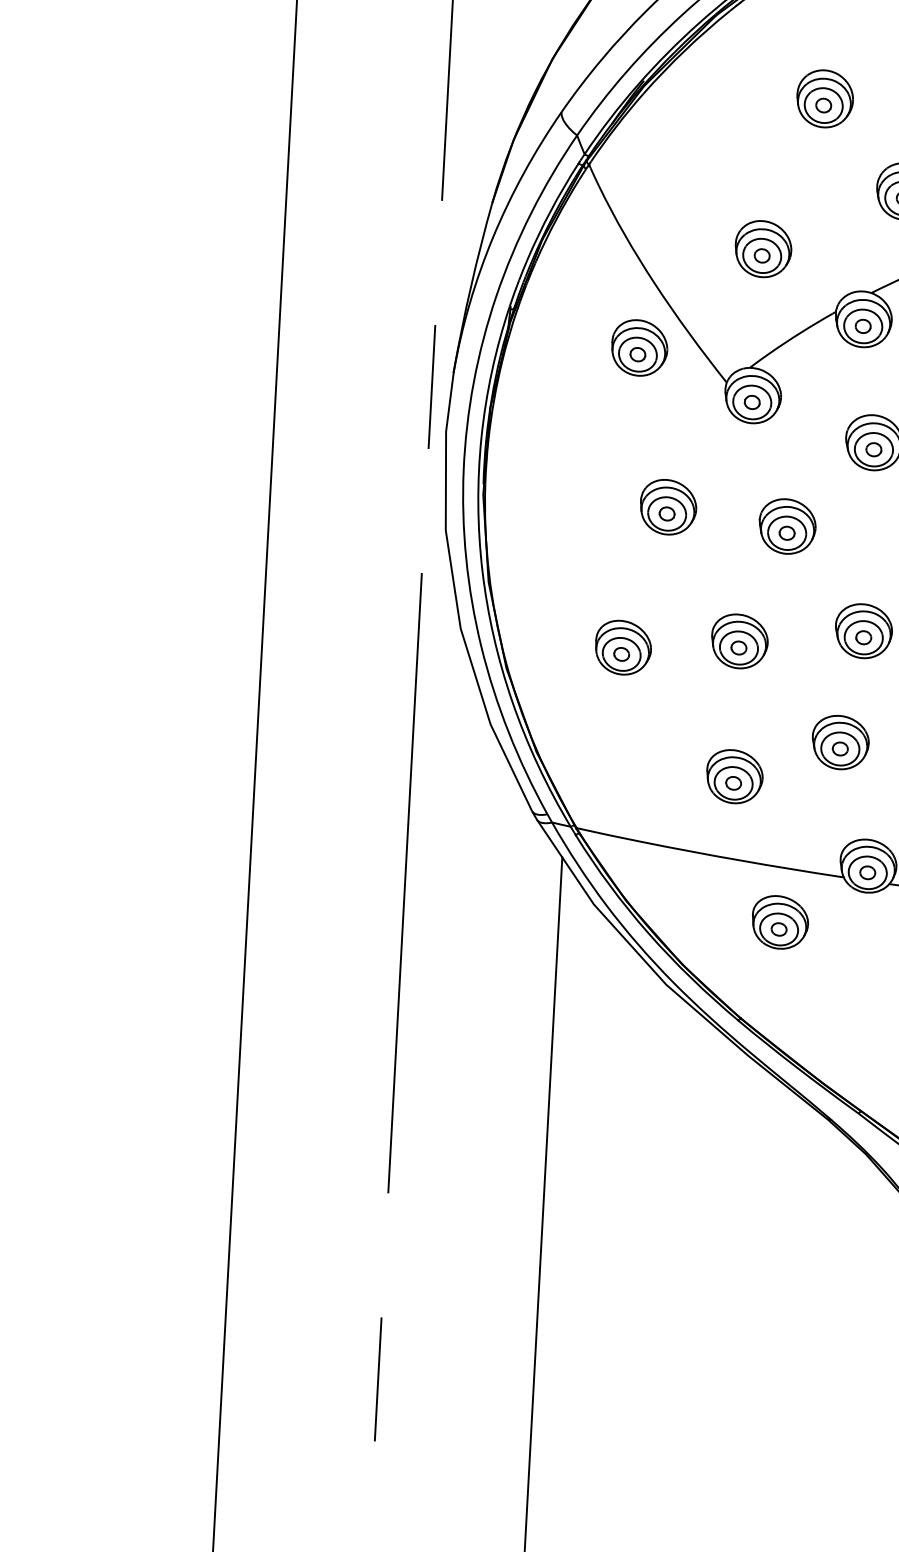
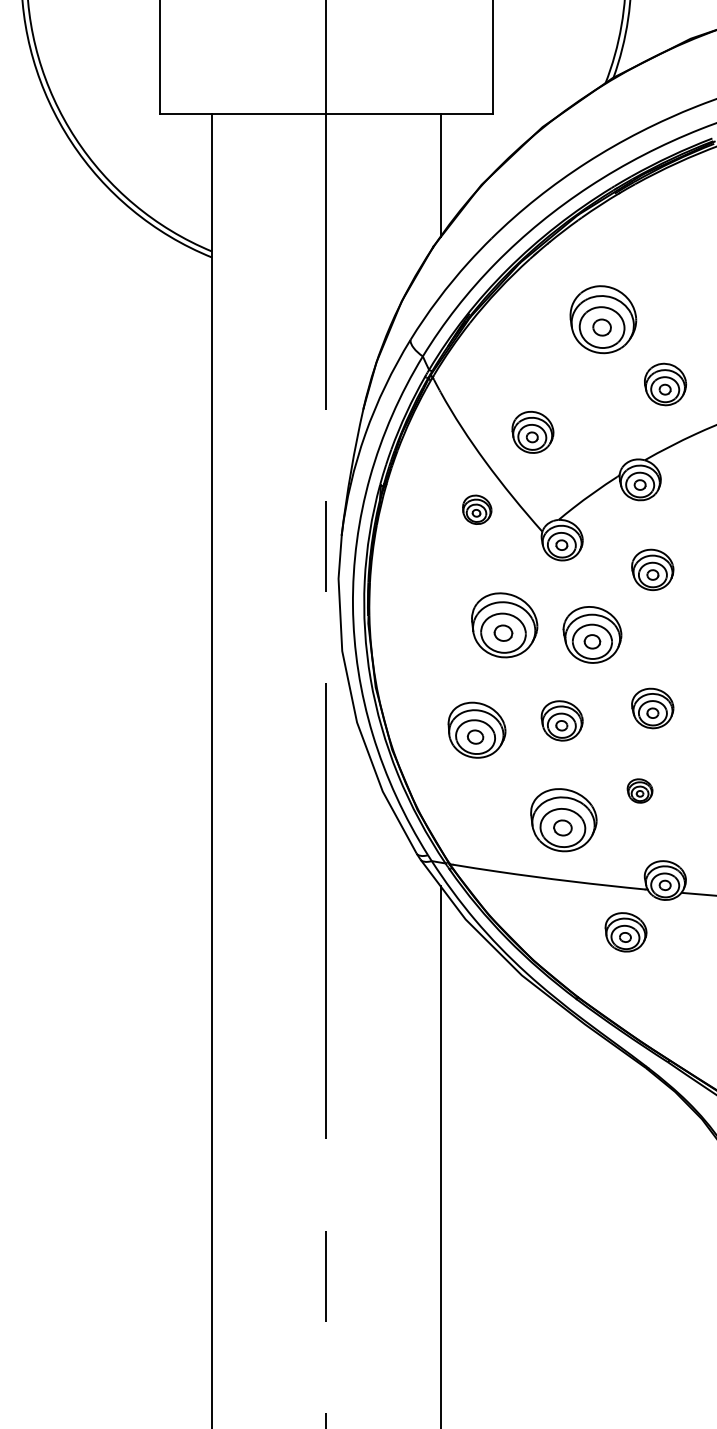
part: (824, 98) -> (602, 319), size x1.6
part: (762, 249) -> (532, 432), moved
part: (640, 347) -> (477, 509), size x0.7
part: (668, 507) -> (504, 625), size x1.6
part: (787, 526) -> (592, 634), size x1.4
part: (623, 646) -> (477, 729), size x1.4
part: (839, 741) -> (639, 790), size x0.6
part: (734, 777) -> (563, 820), size x1.6
part: (779, 922) -> (625, 932), moved

